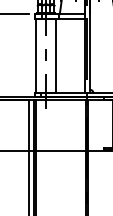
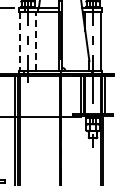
line: (55, 56) -> (35, 41), solid -> dashed
line: (36, 57) -> (20, 42), solid -> dashed

